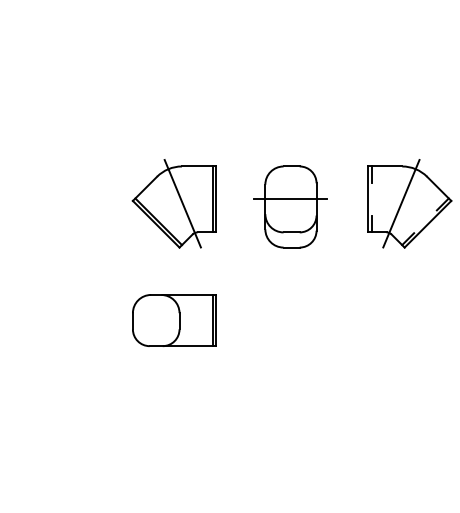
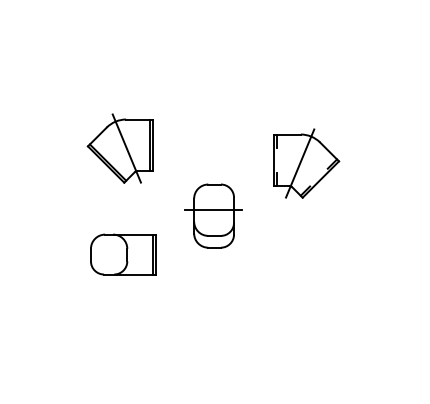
part: (173, 203) -> (119, 148), moved
part: (290, 206) -> (213, 215), moved

